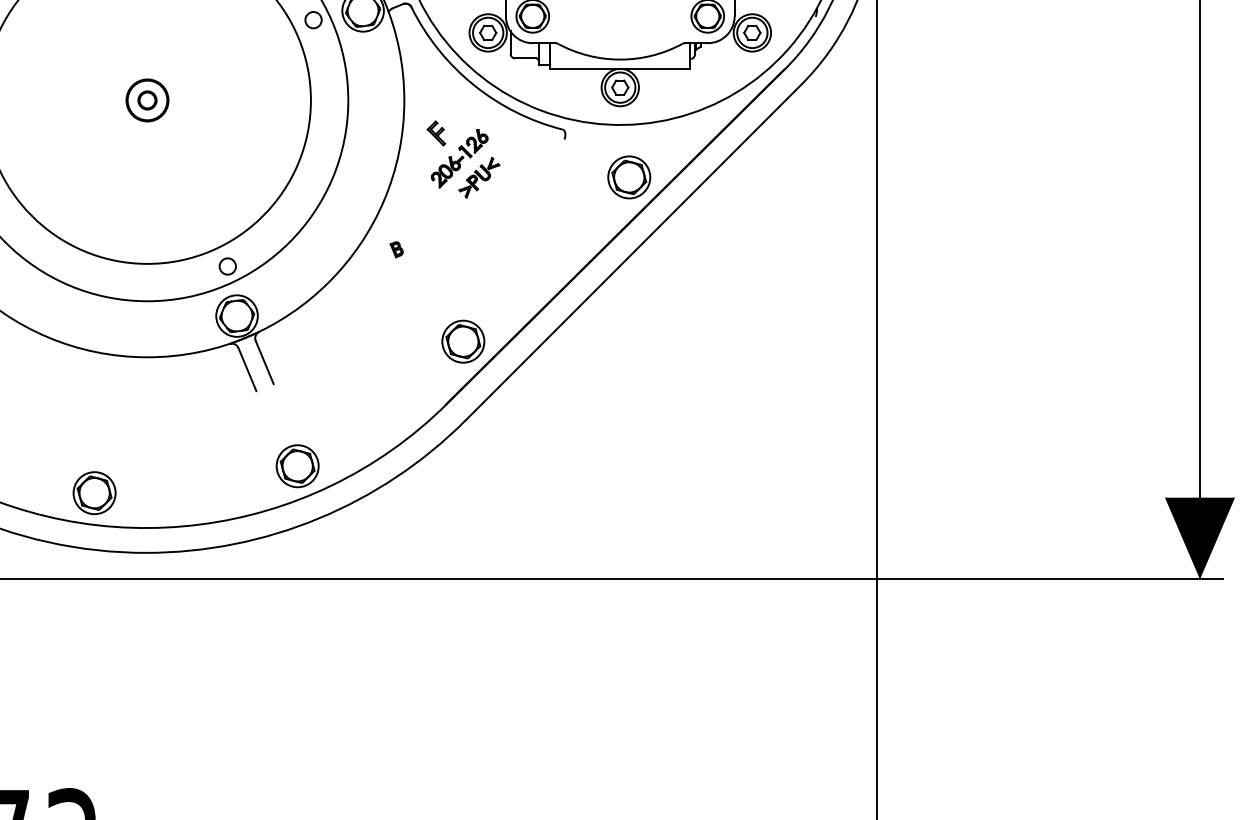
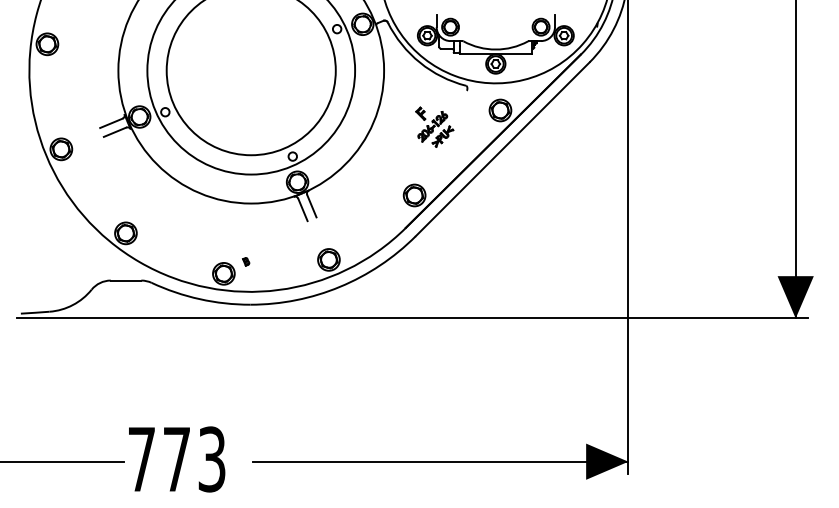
part: (146, 100) -> (250, 70), removed
part: (463, 158) -> (434, 126), moved
part: (397, 248) -> (246, 261), moved

